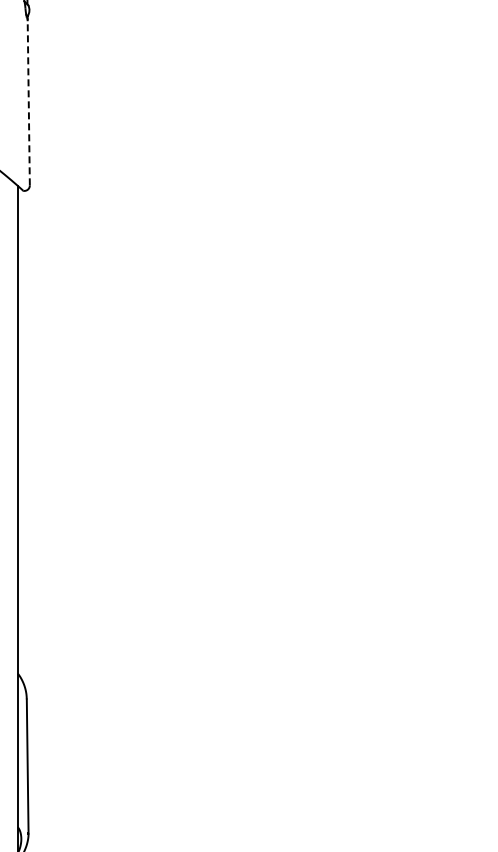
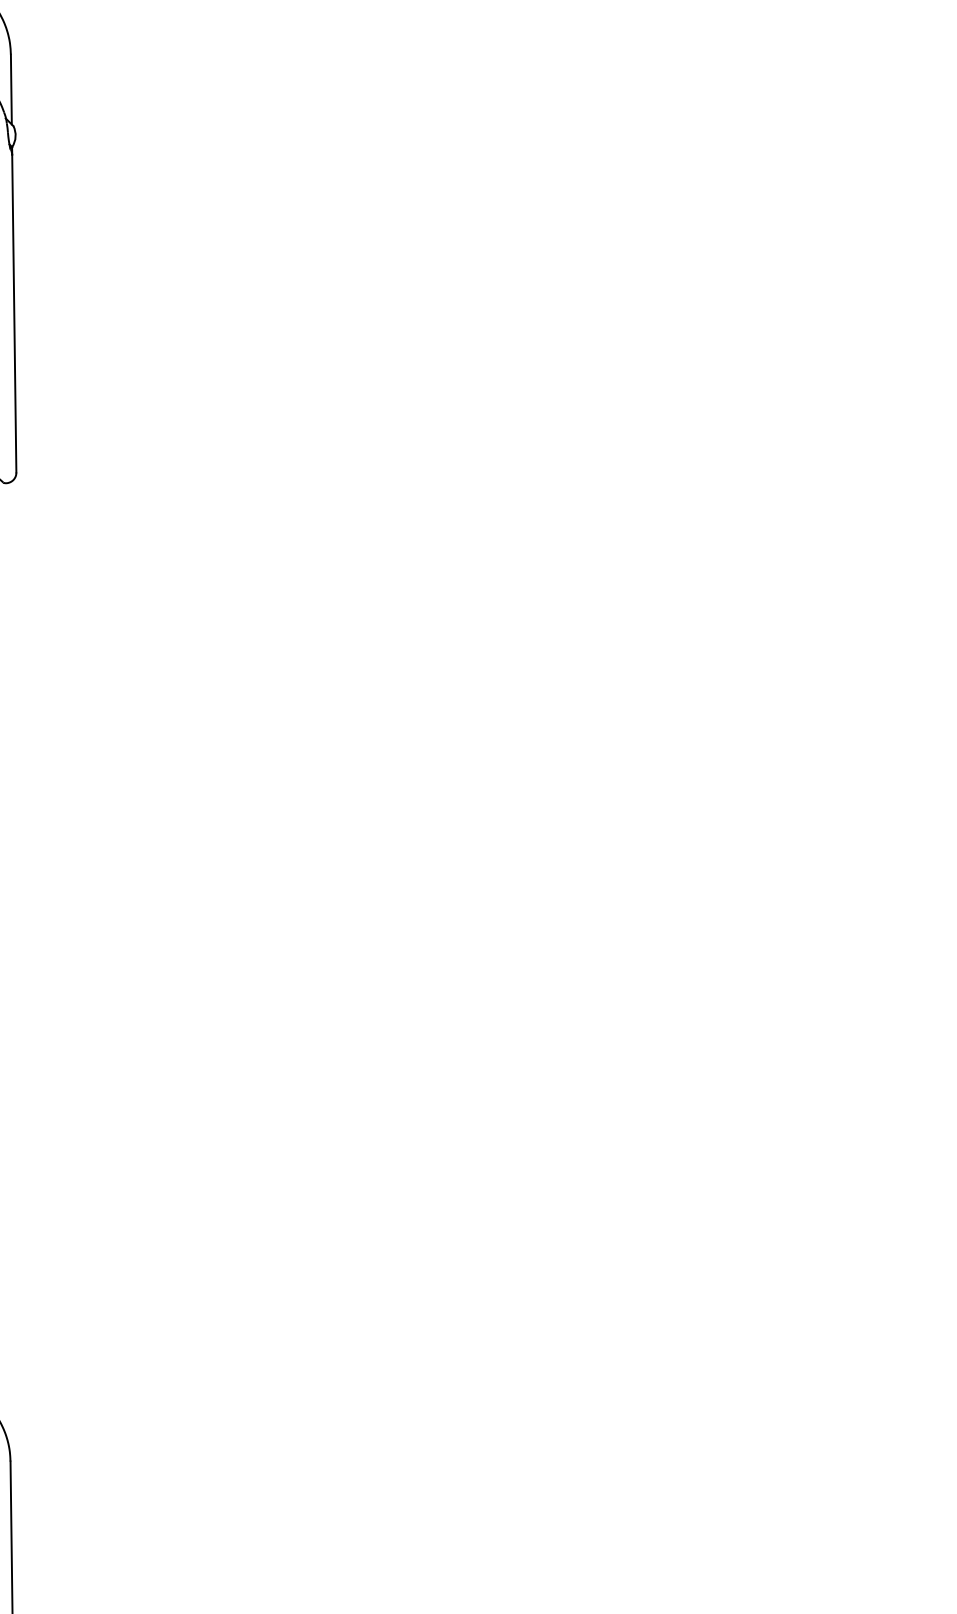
line: (28, 102) -> (13, 313), dashed -> solid

